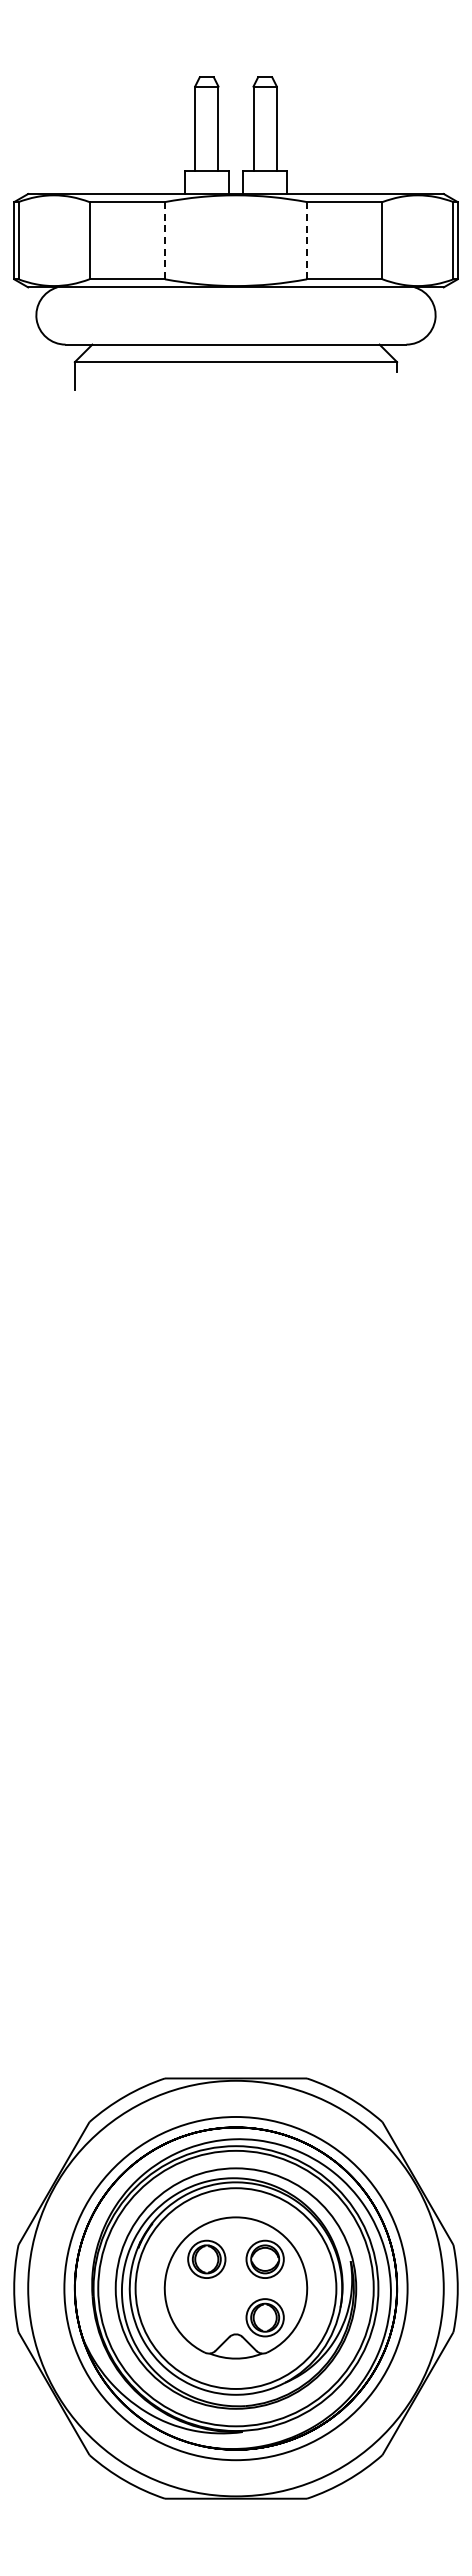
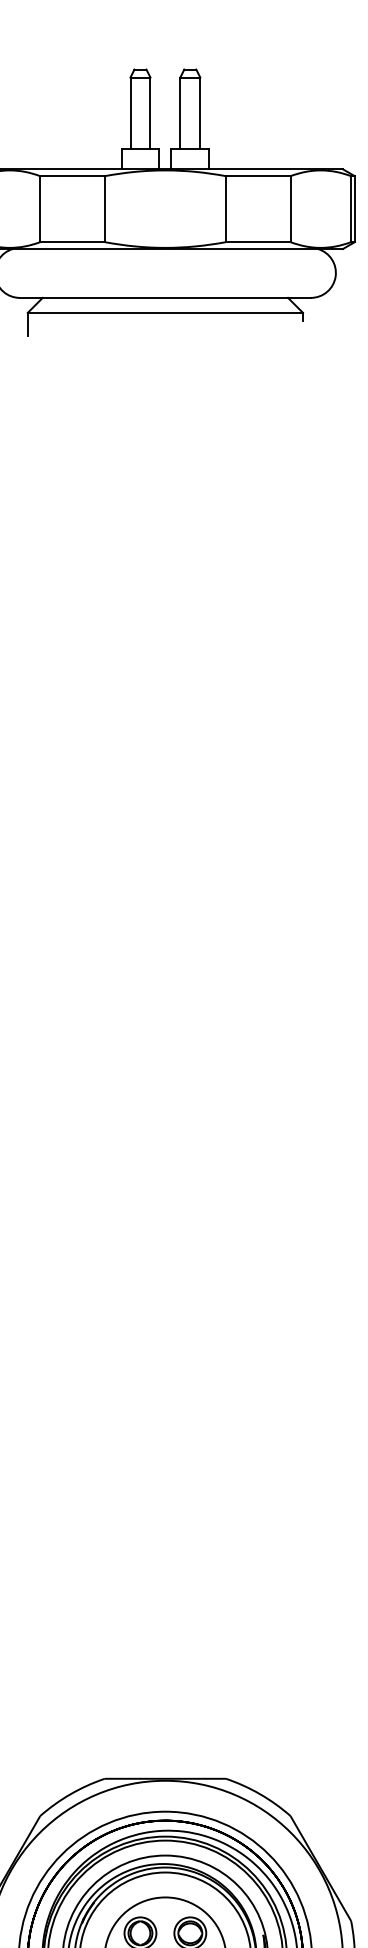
line: (164, 240) -> (104, 208), dashed -> solid
line: (307, 240) -> (226, 208), dashed -> solid

